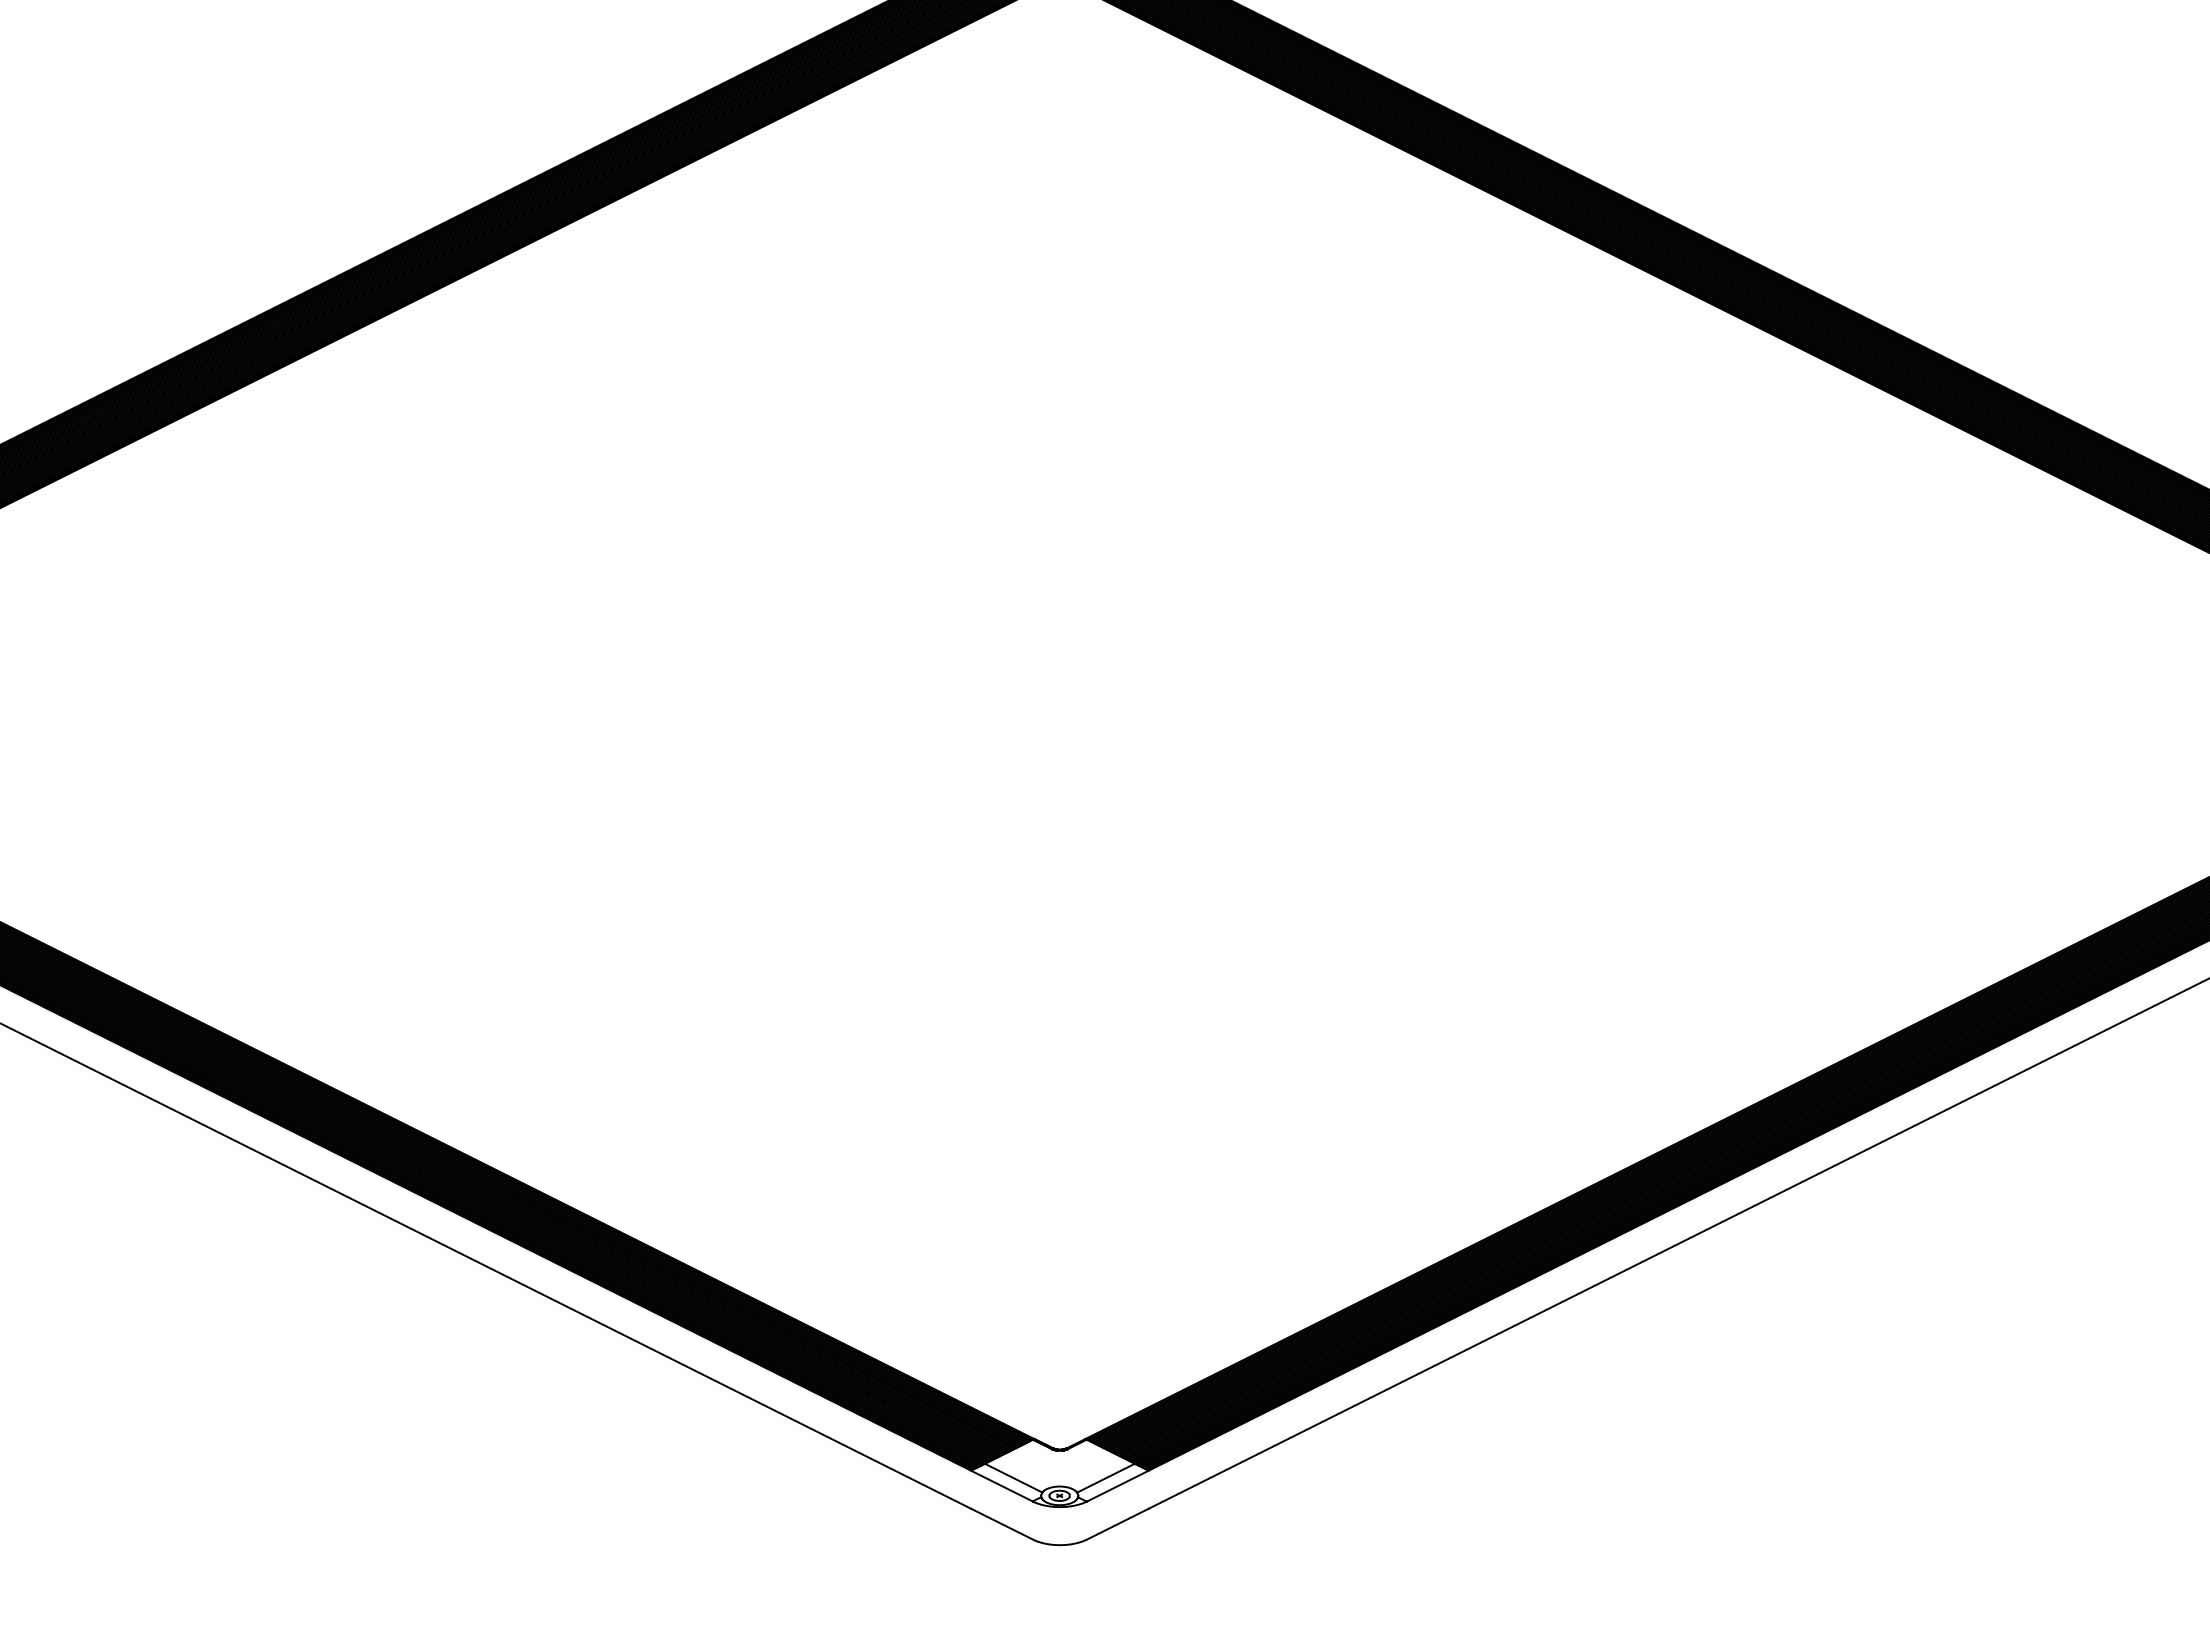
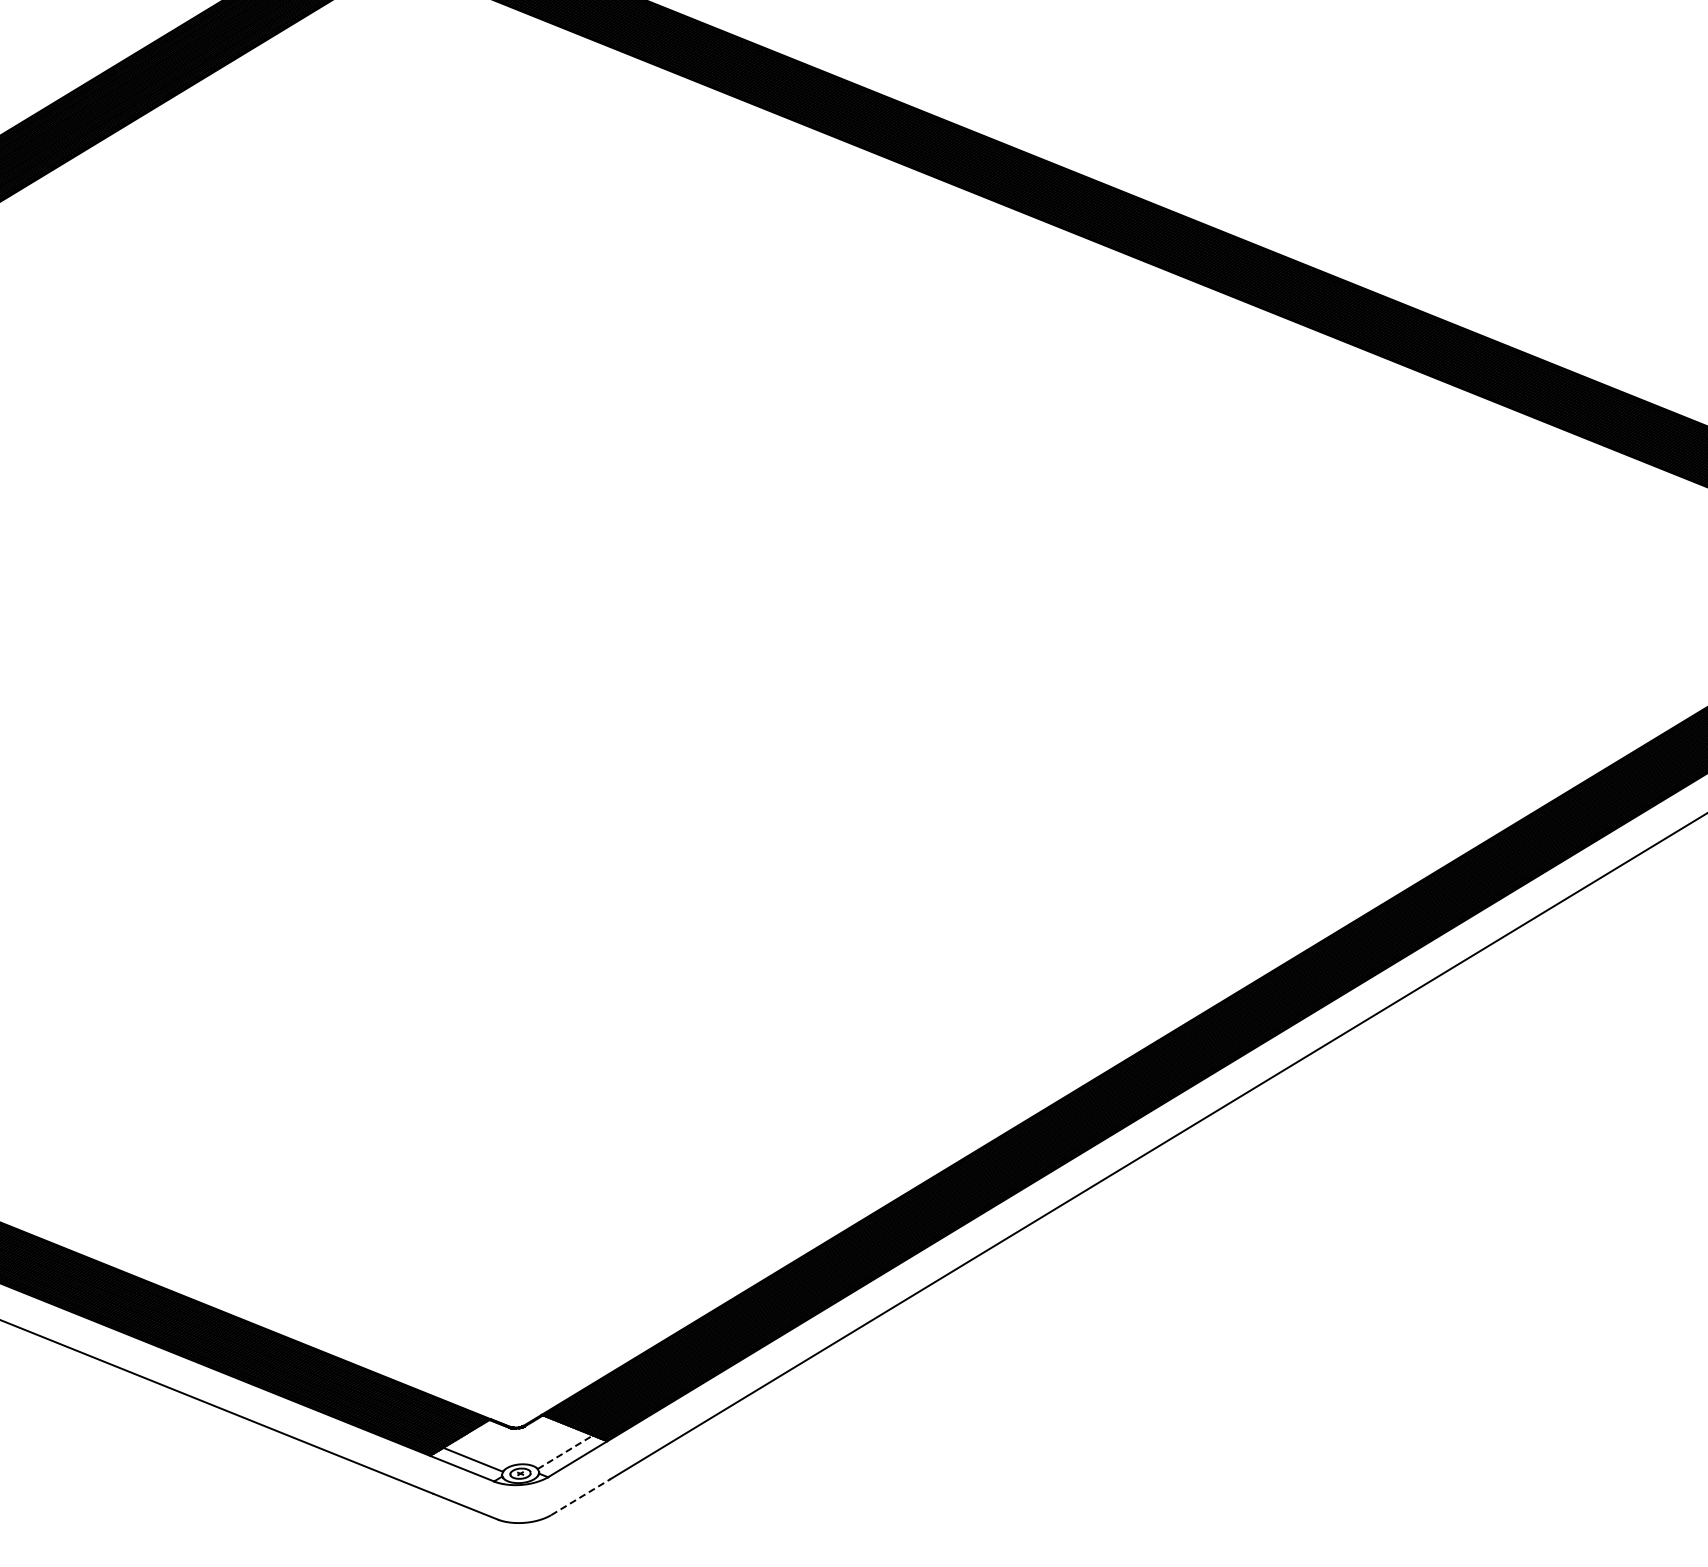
line: (1106, 1477) -> (565, 1451), solid -> dashed
line: (1117, 1524) -> (580, 1497), solid -> dashed

